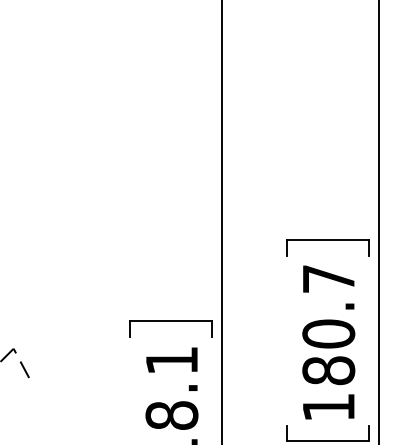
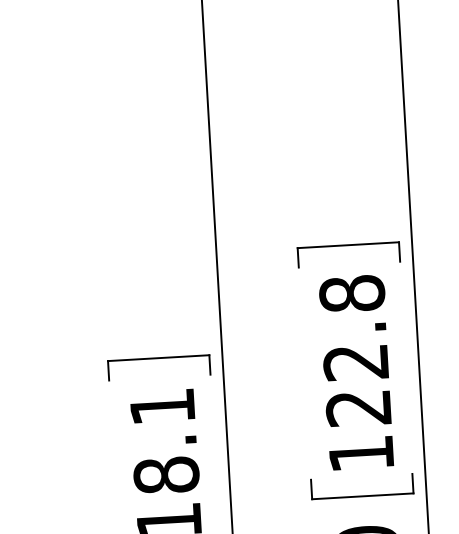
text: (328, 324) -> (355, 350), 180.7 -> 122.8

